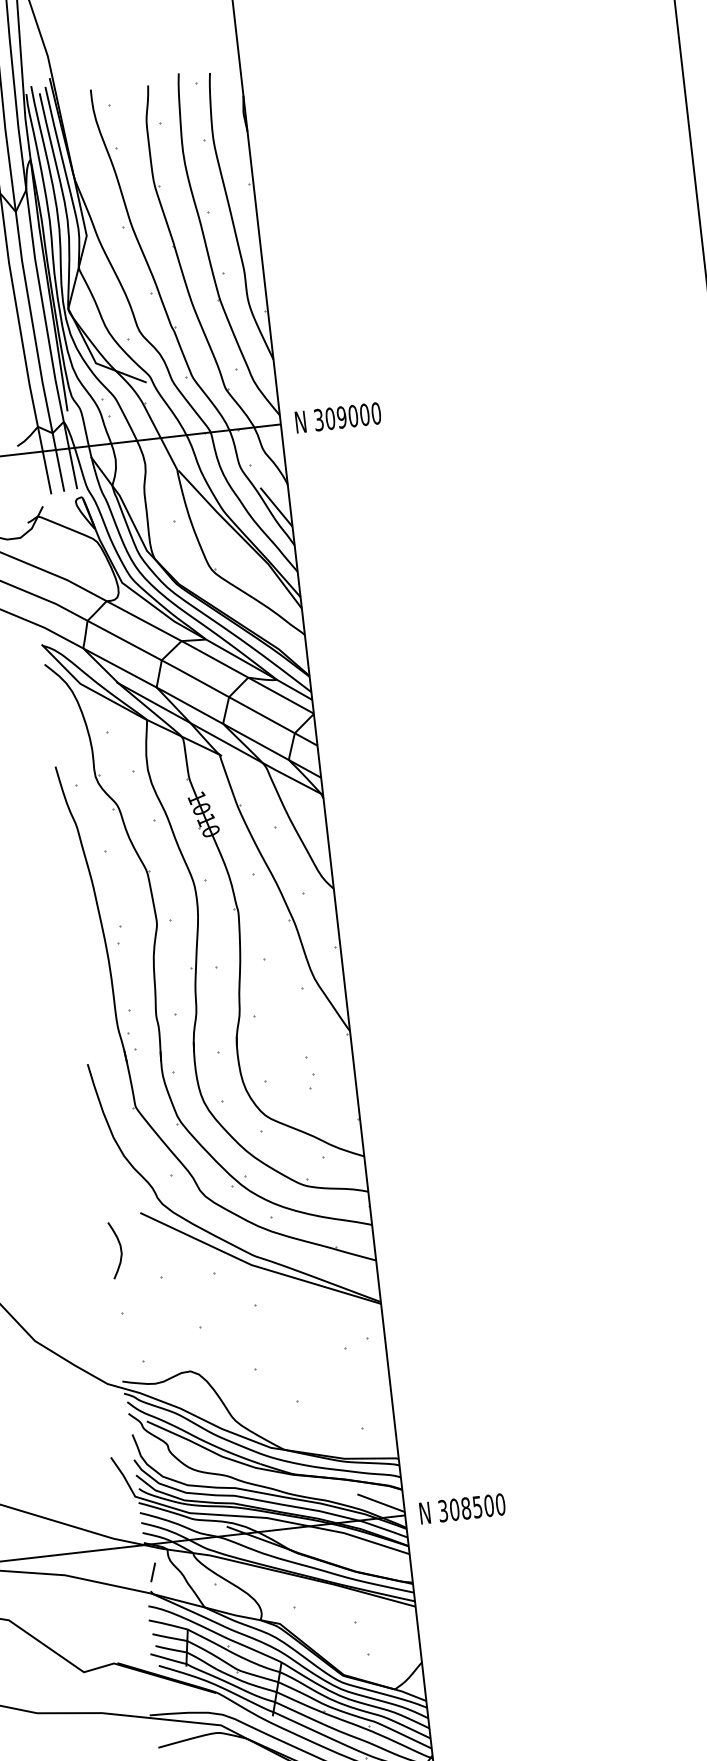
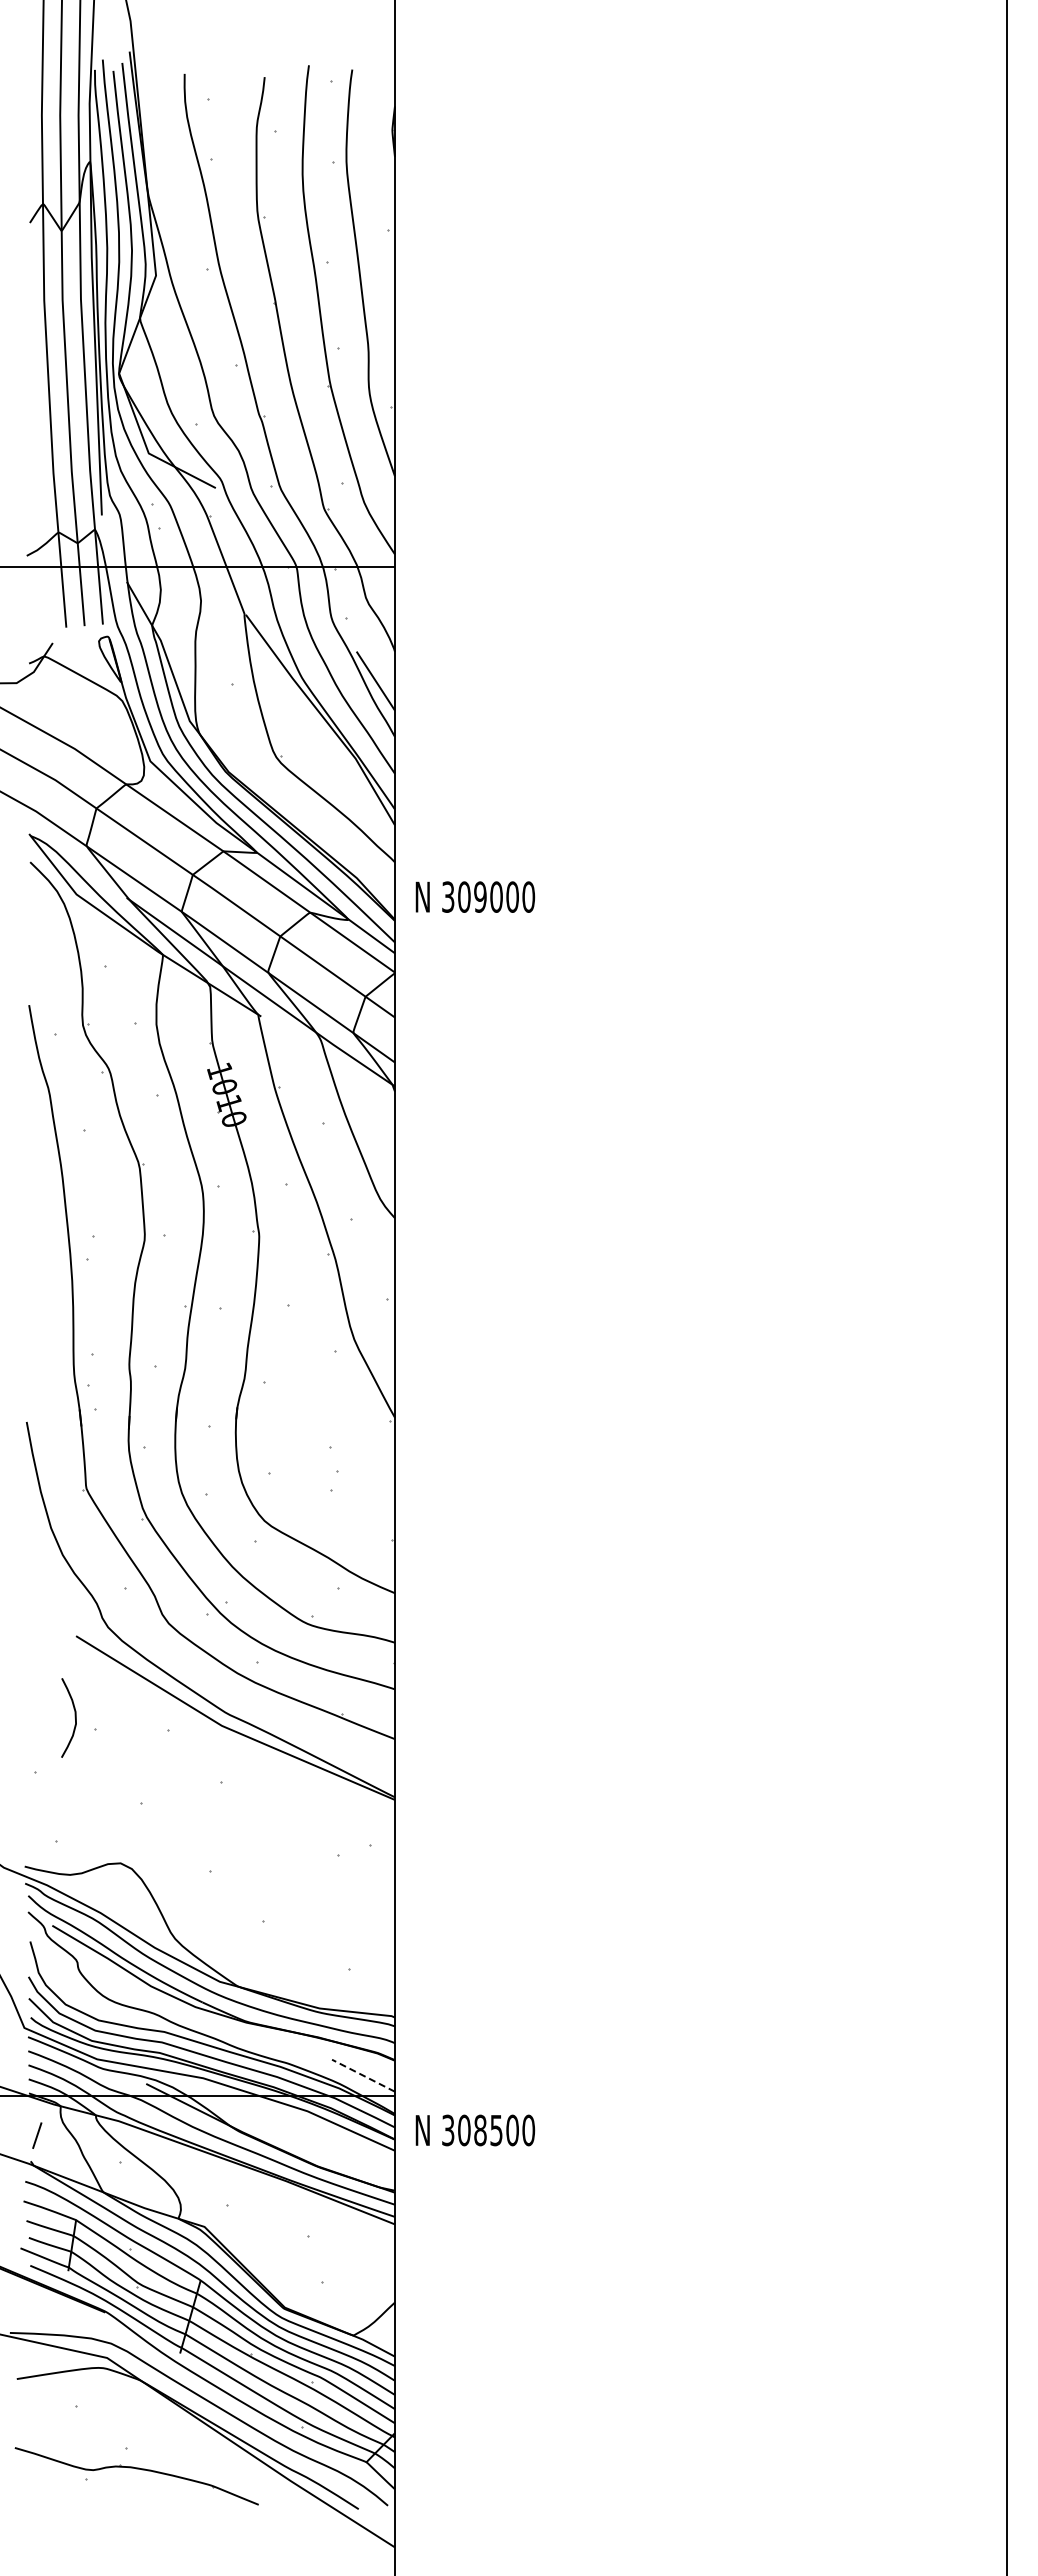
text: (338, 417) -> (475, 896), moved
curve: (120, 1249) -> (74, 1717), moved
line: (381, 1503) -> (363, 2075), solid -> dashed
text: (462, 1508) -> (475, 2130), moved

